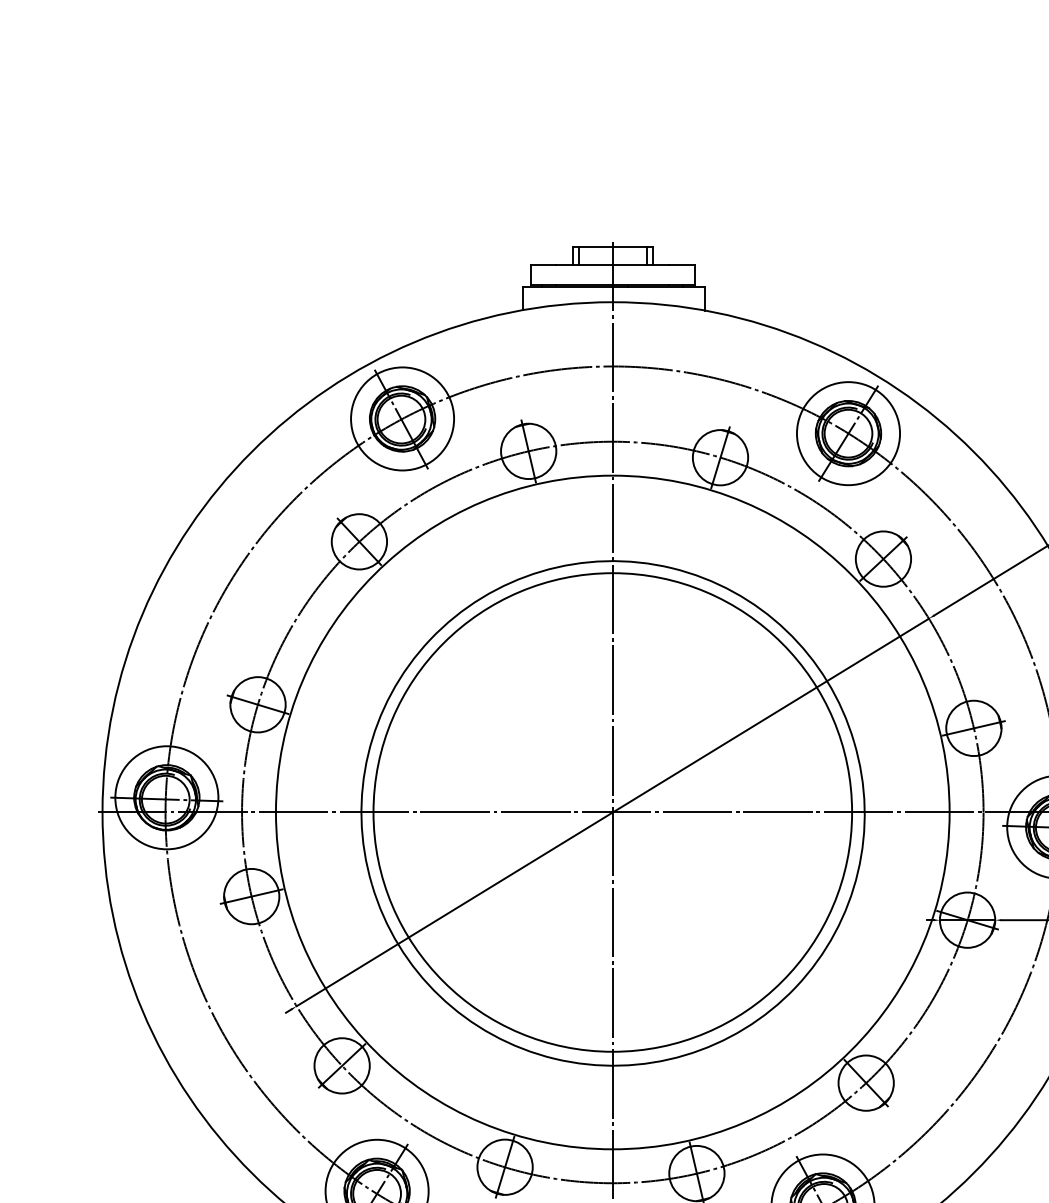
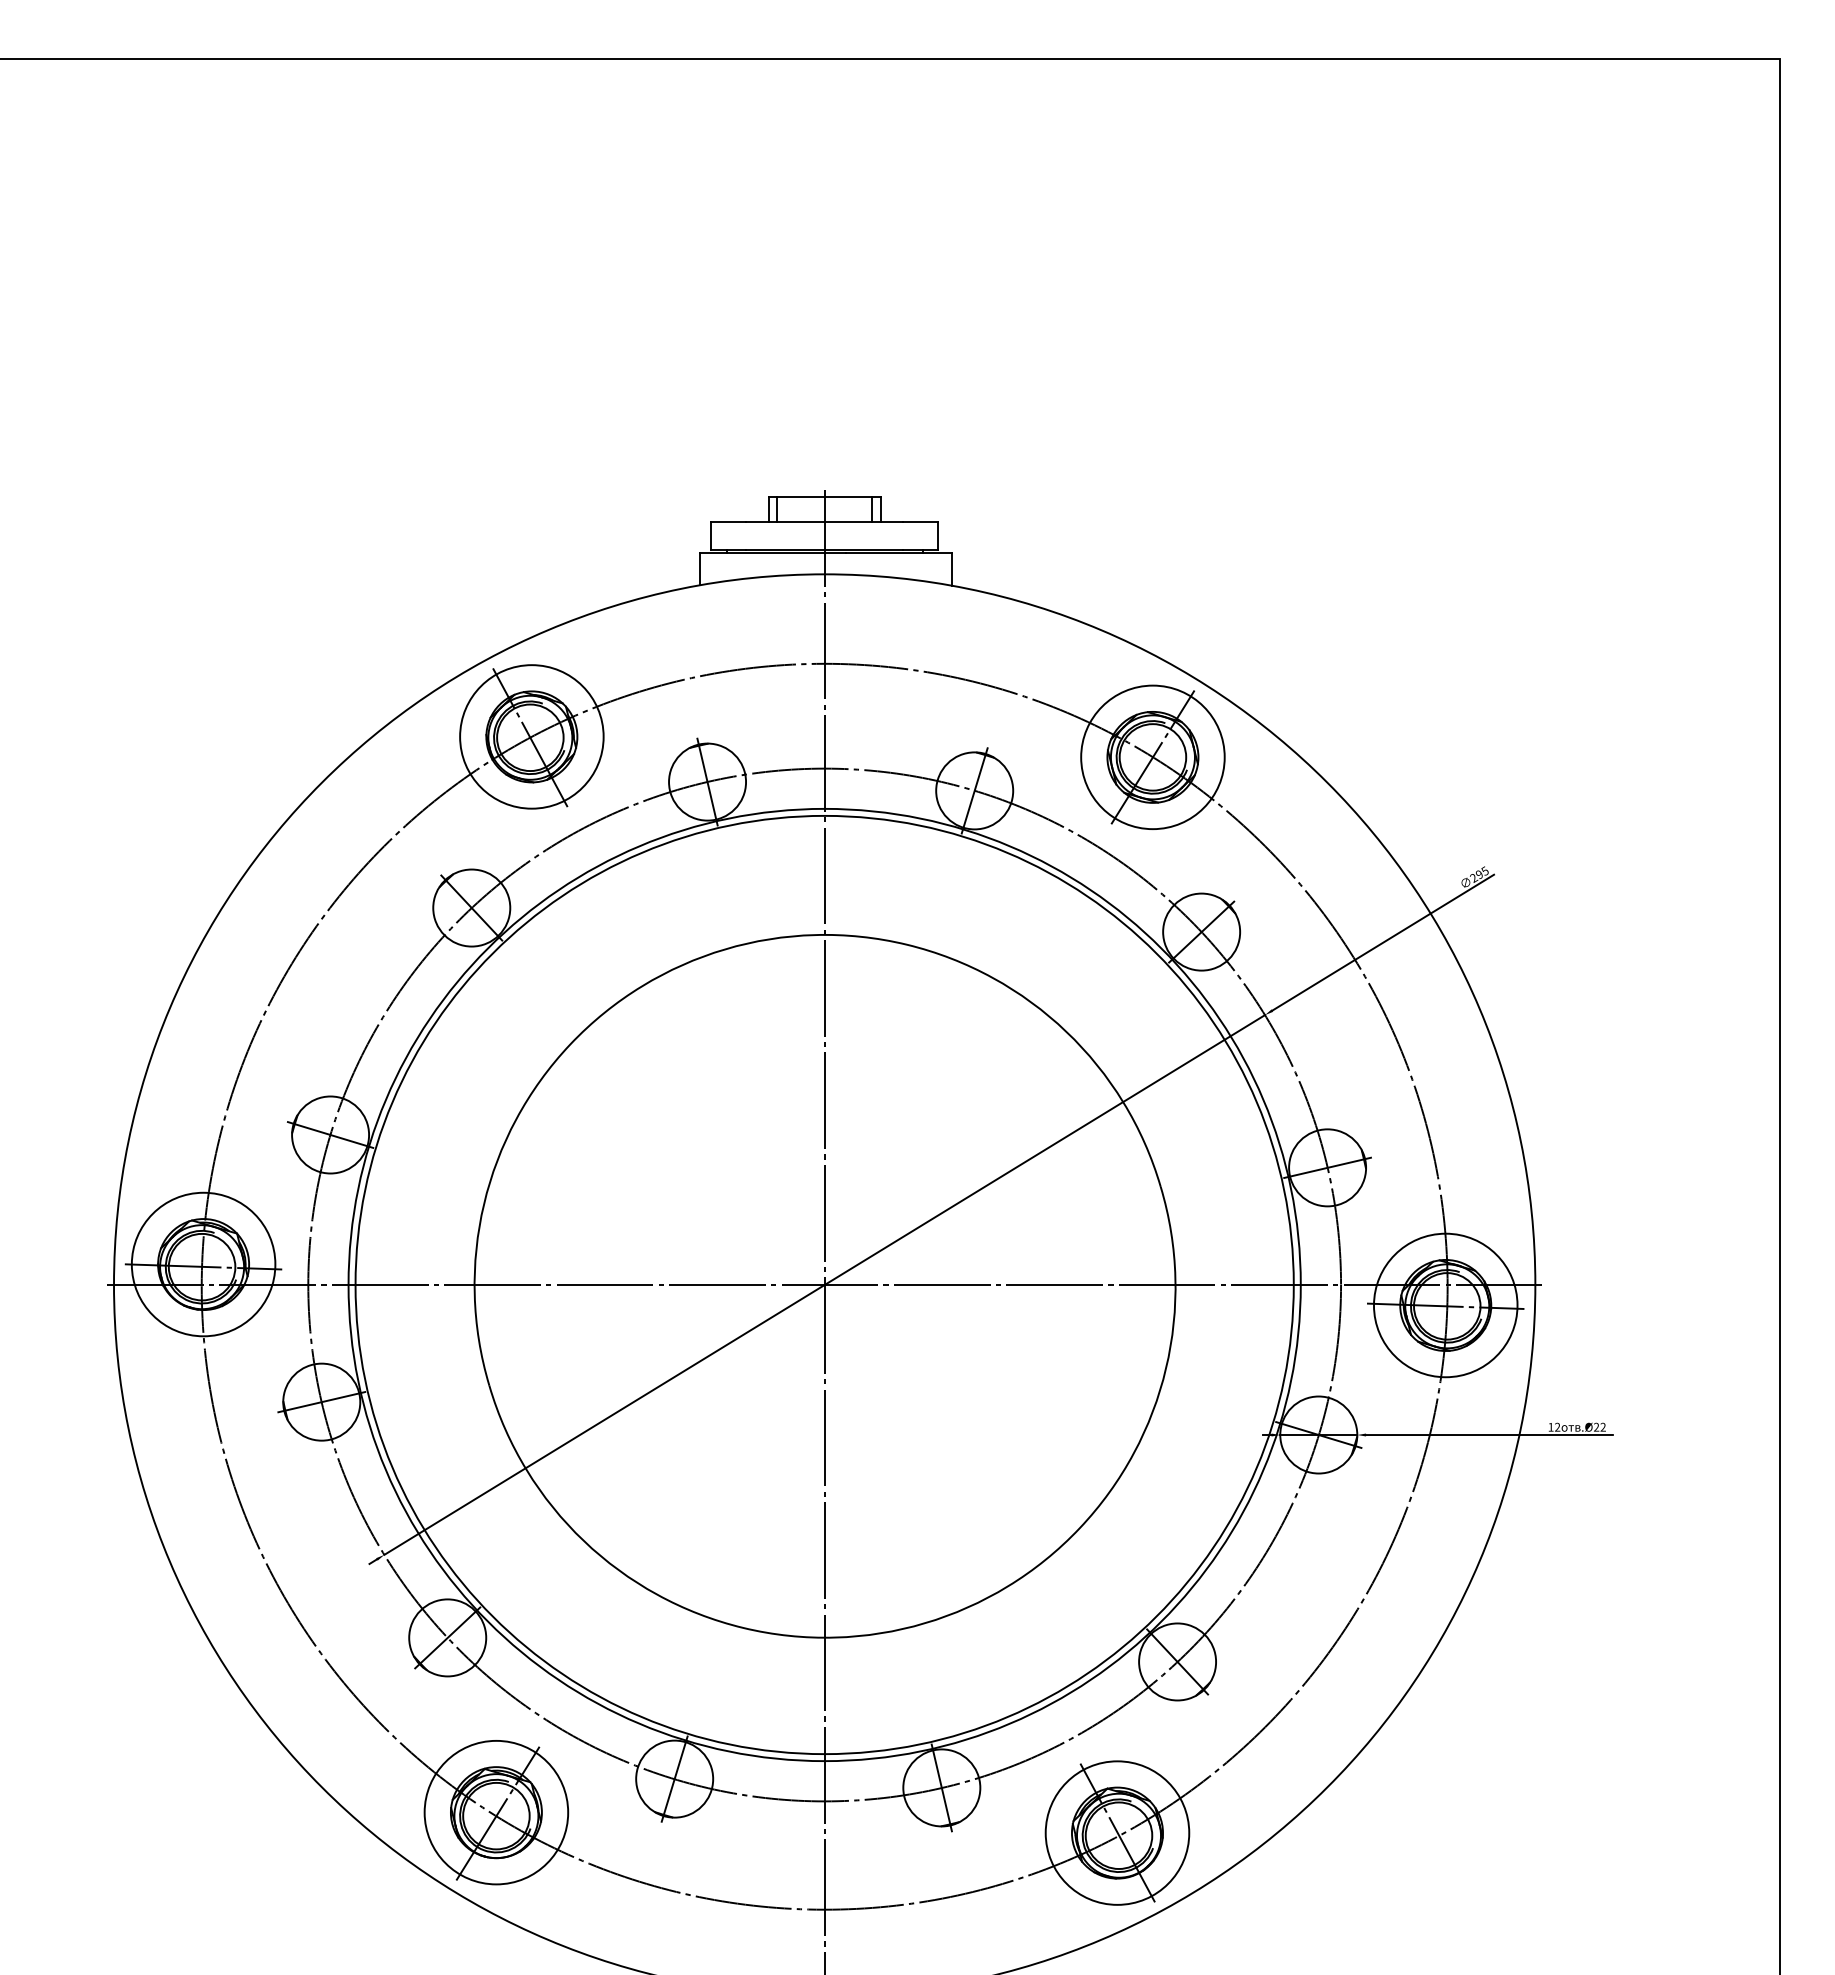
circle: (612, 812) -> (824, 1284), size x1.43

